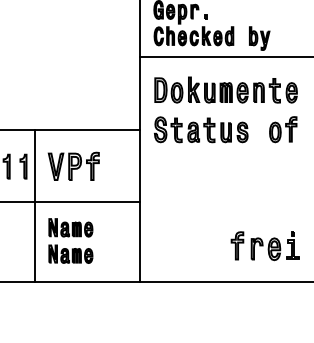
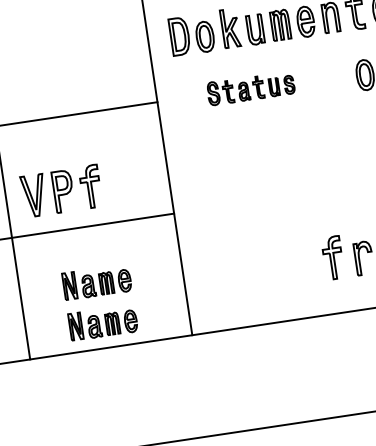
part: (201, 129) -> (251, 87), size x0.6
part: (73, 165) -> (60, 189), moved
part: (70, 240) -> (99, 301), moved

